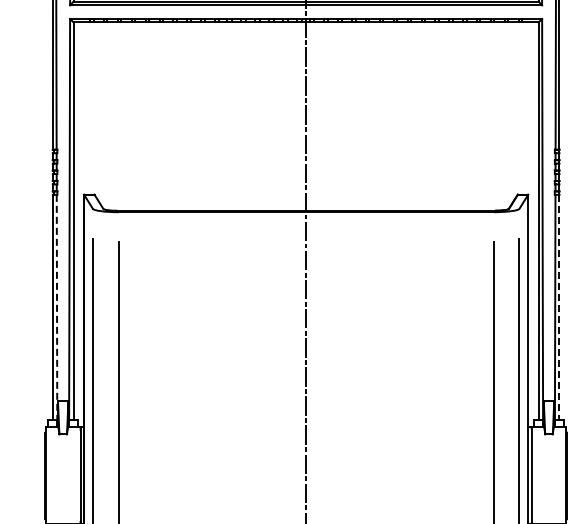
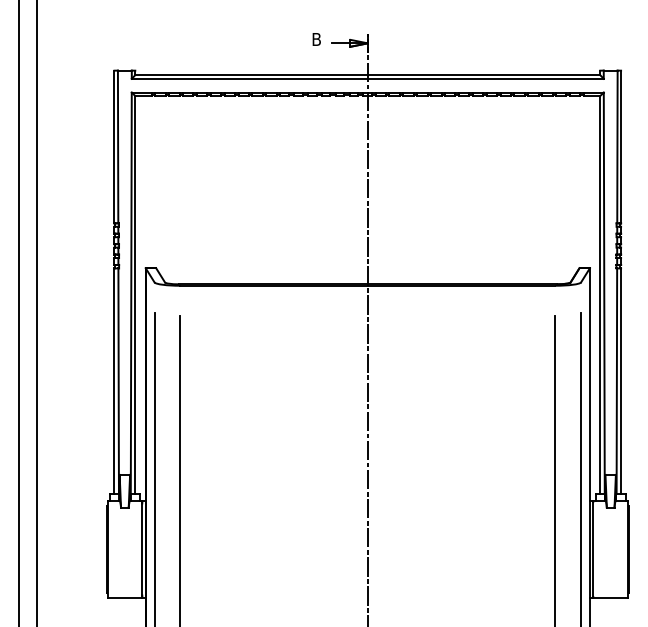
line: (56, 307) -> (118, 381), dashed -> solid
line: (559, 307) -> (621, 381), dashed -> solid

